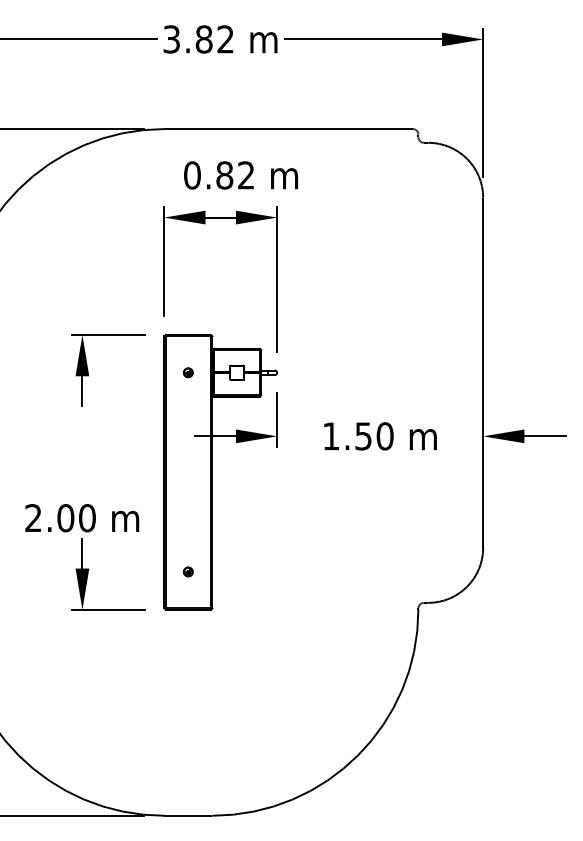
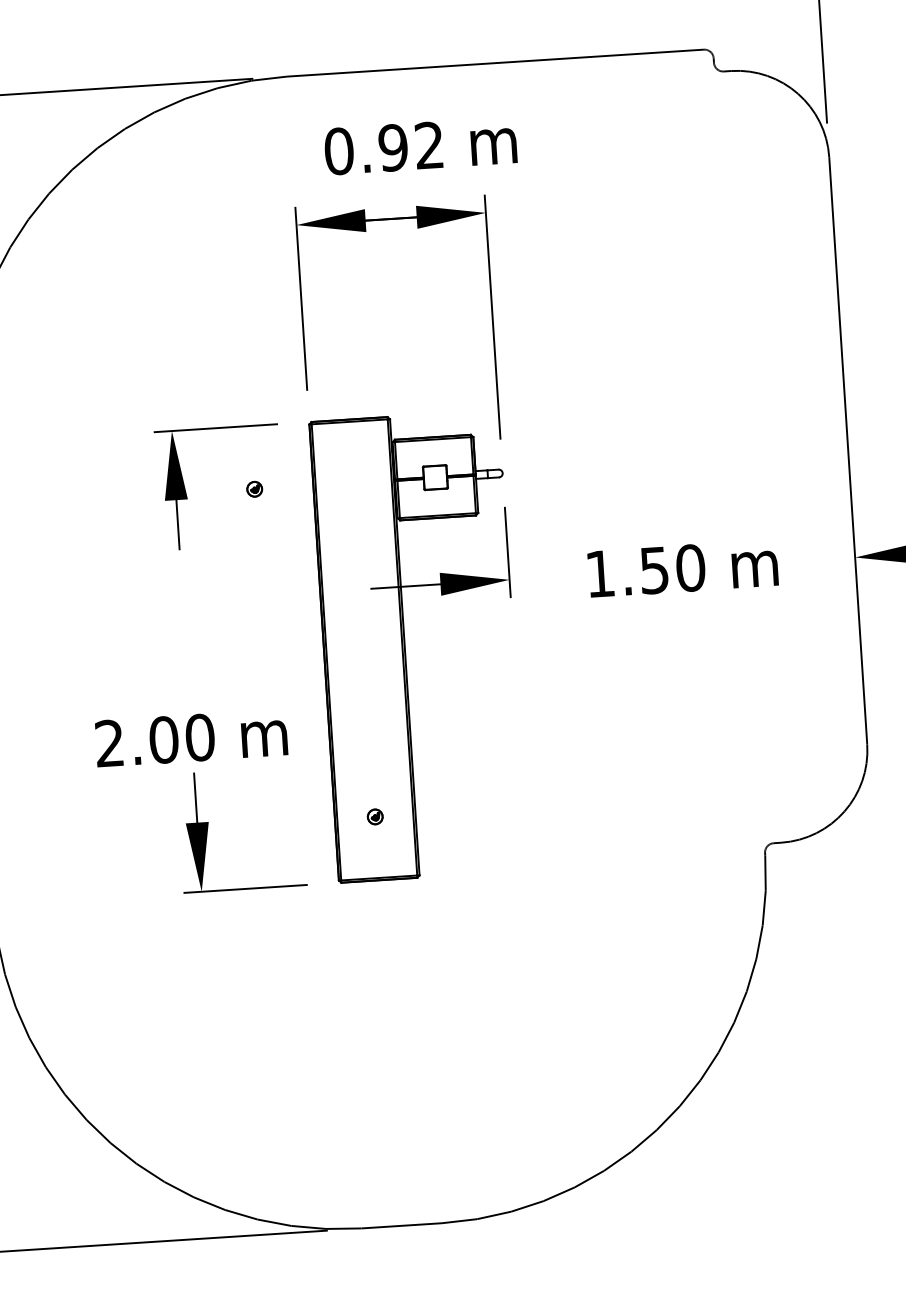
text: (224, 175) -> (392, 147), 0.82 -> 0.92
part: (188, 372) -> (254, 488), moved

